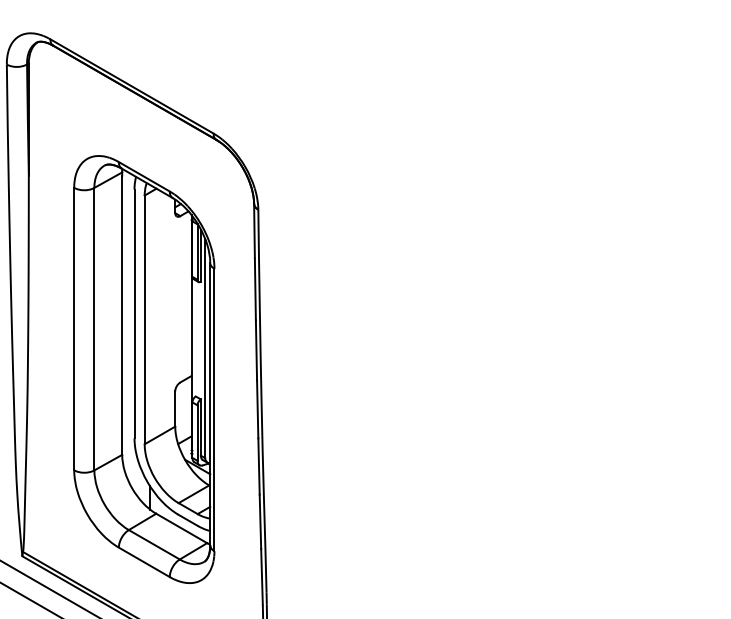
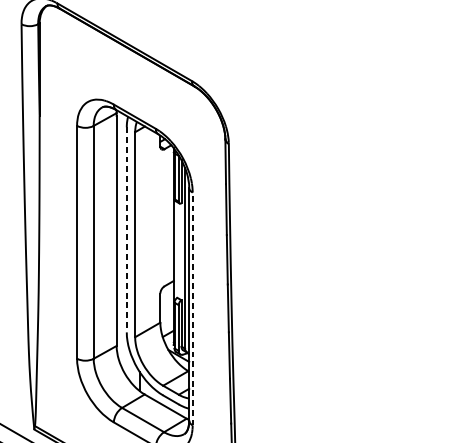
line: (134, 314) -> (126, 230), solid -> dashed
line: (214, 409) -> (192, 308), solid -> dashed

